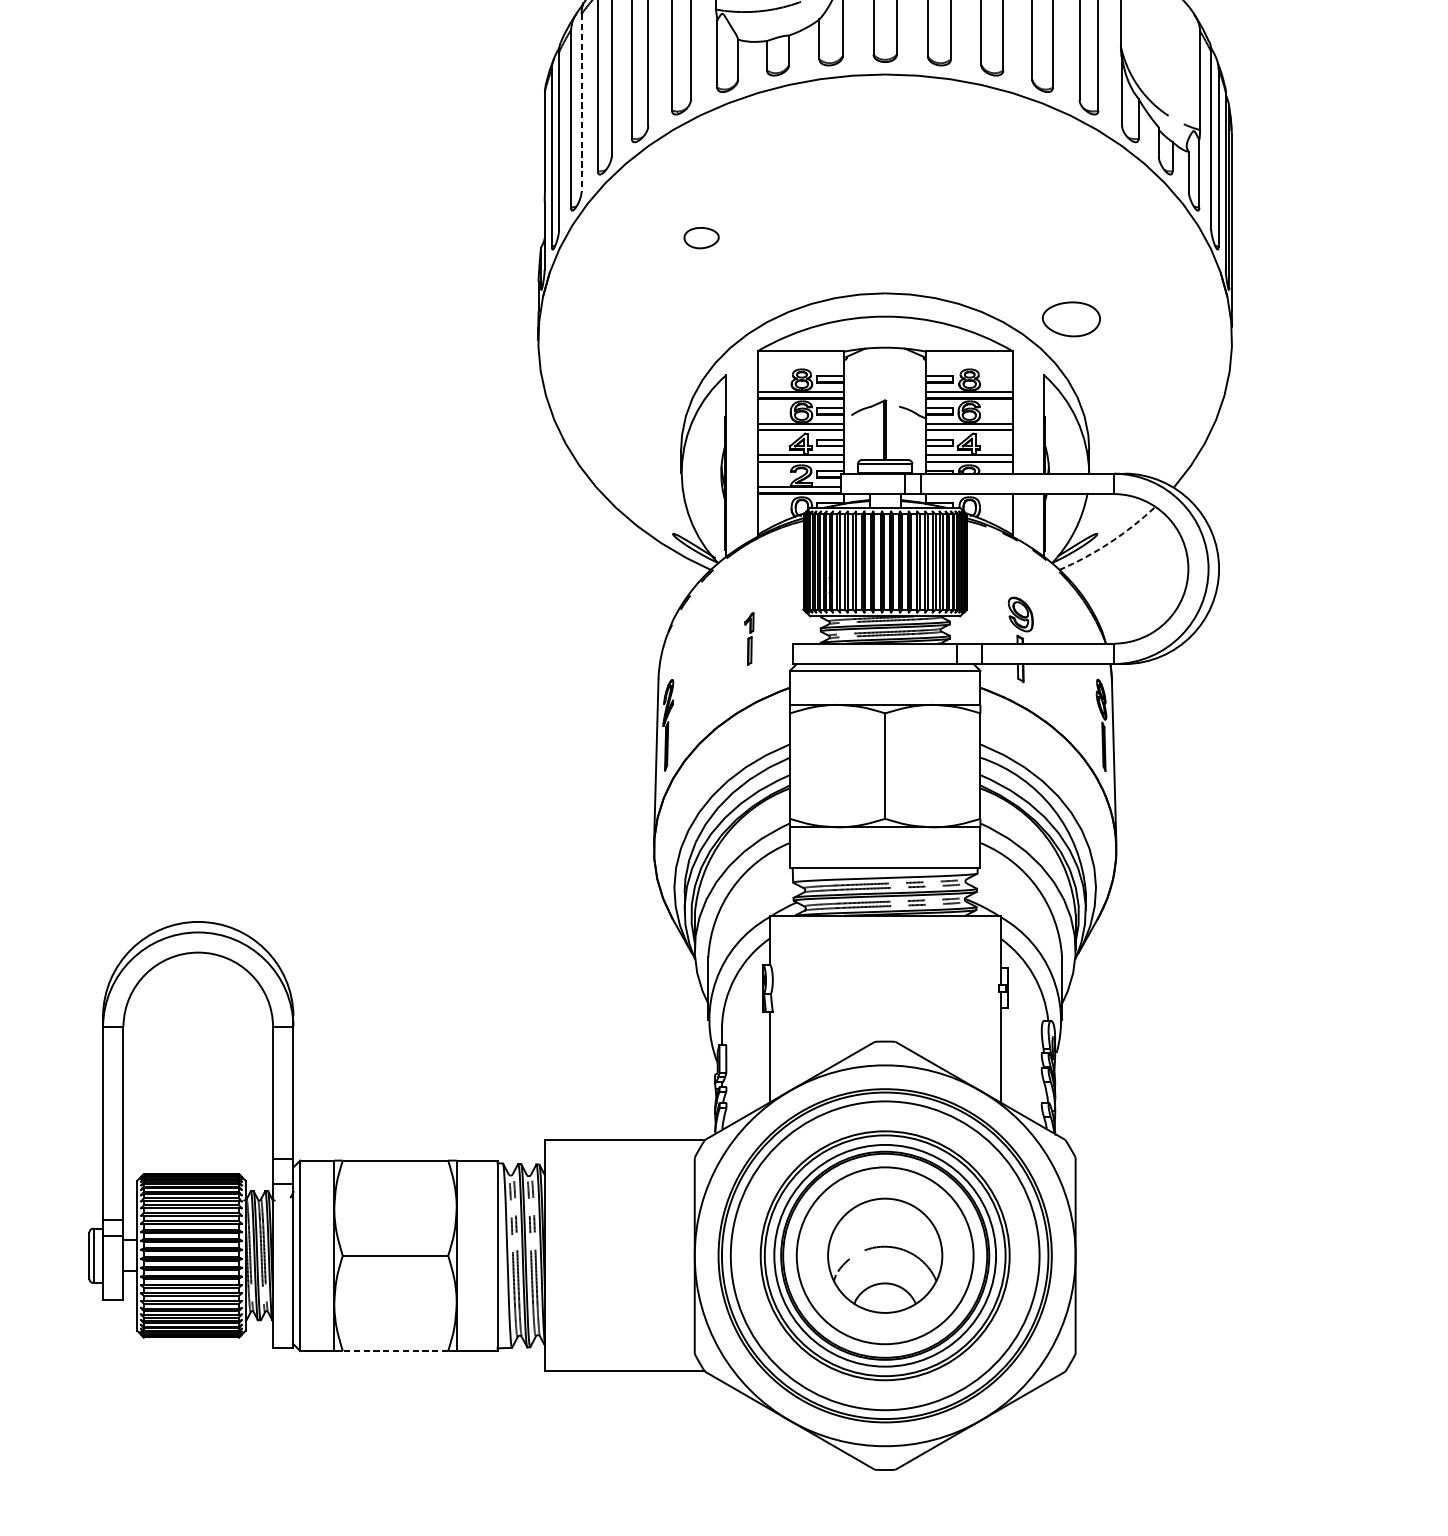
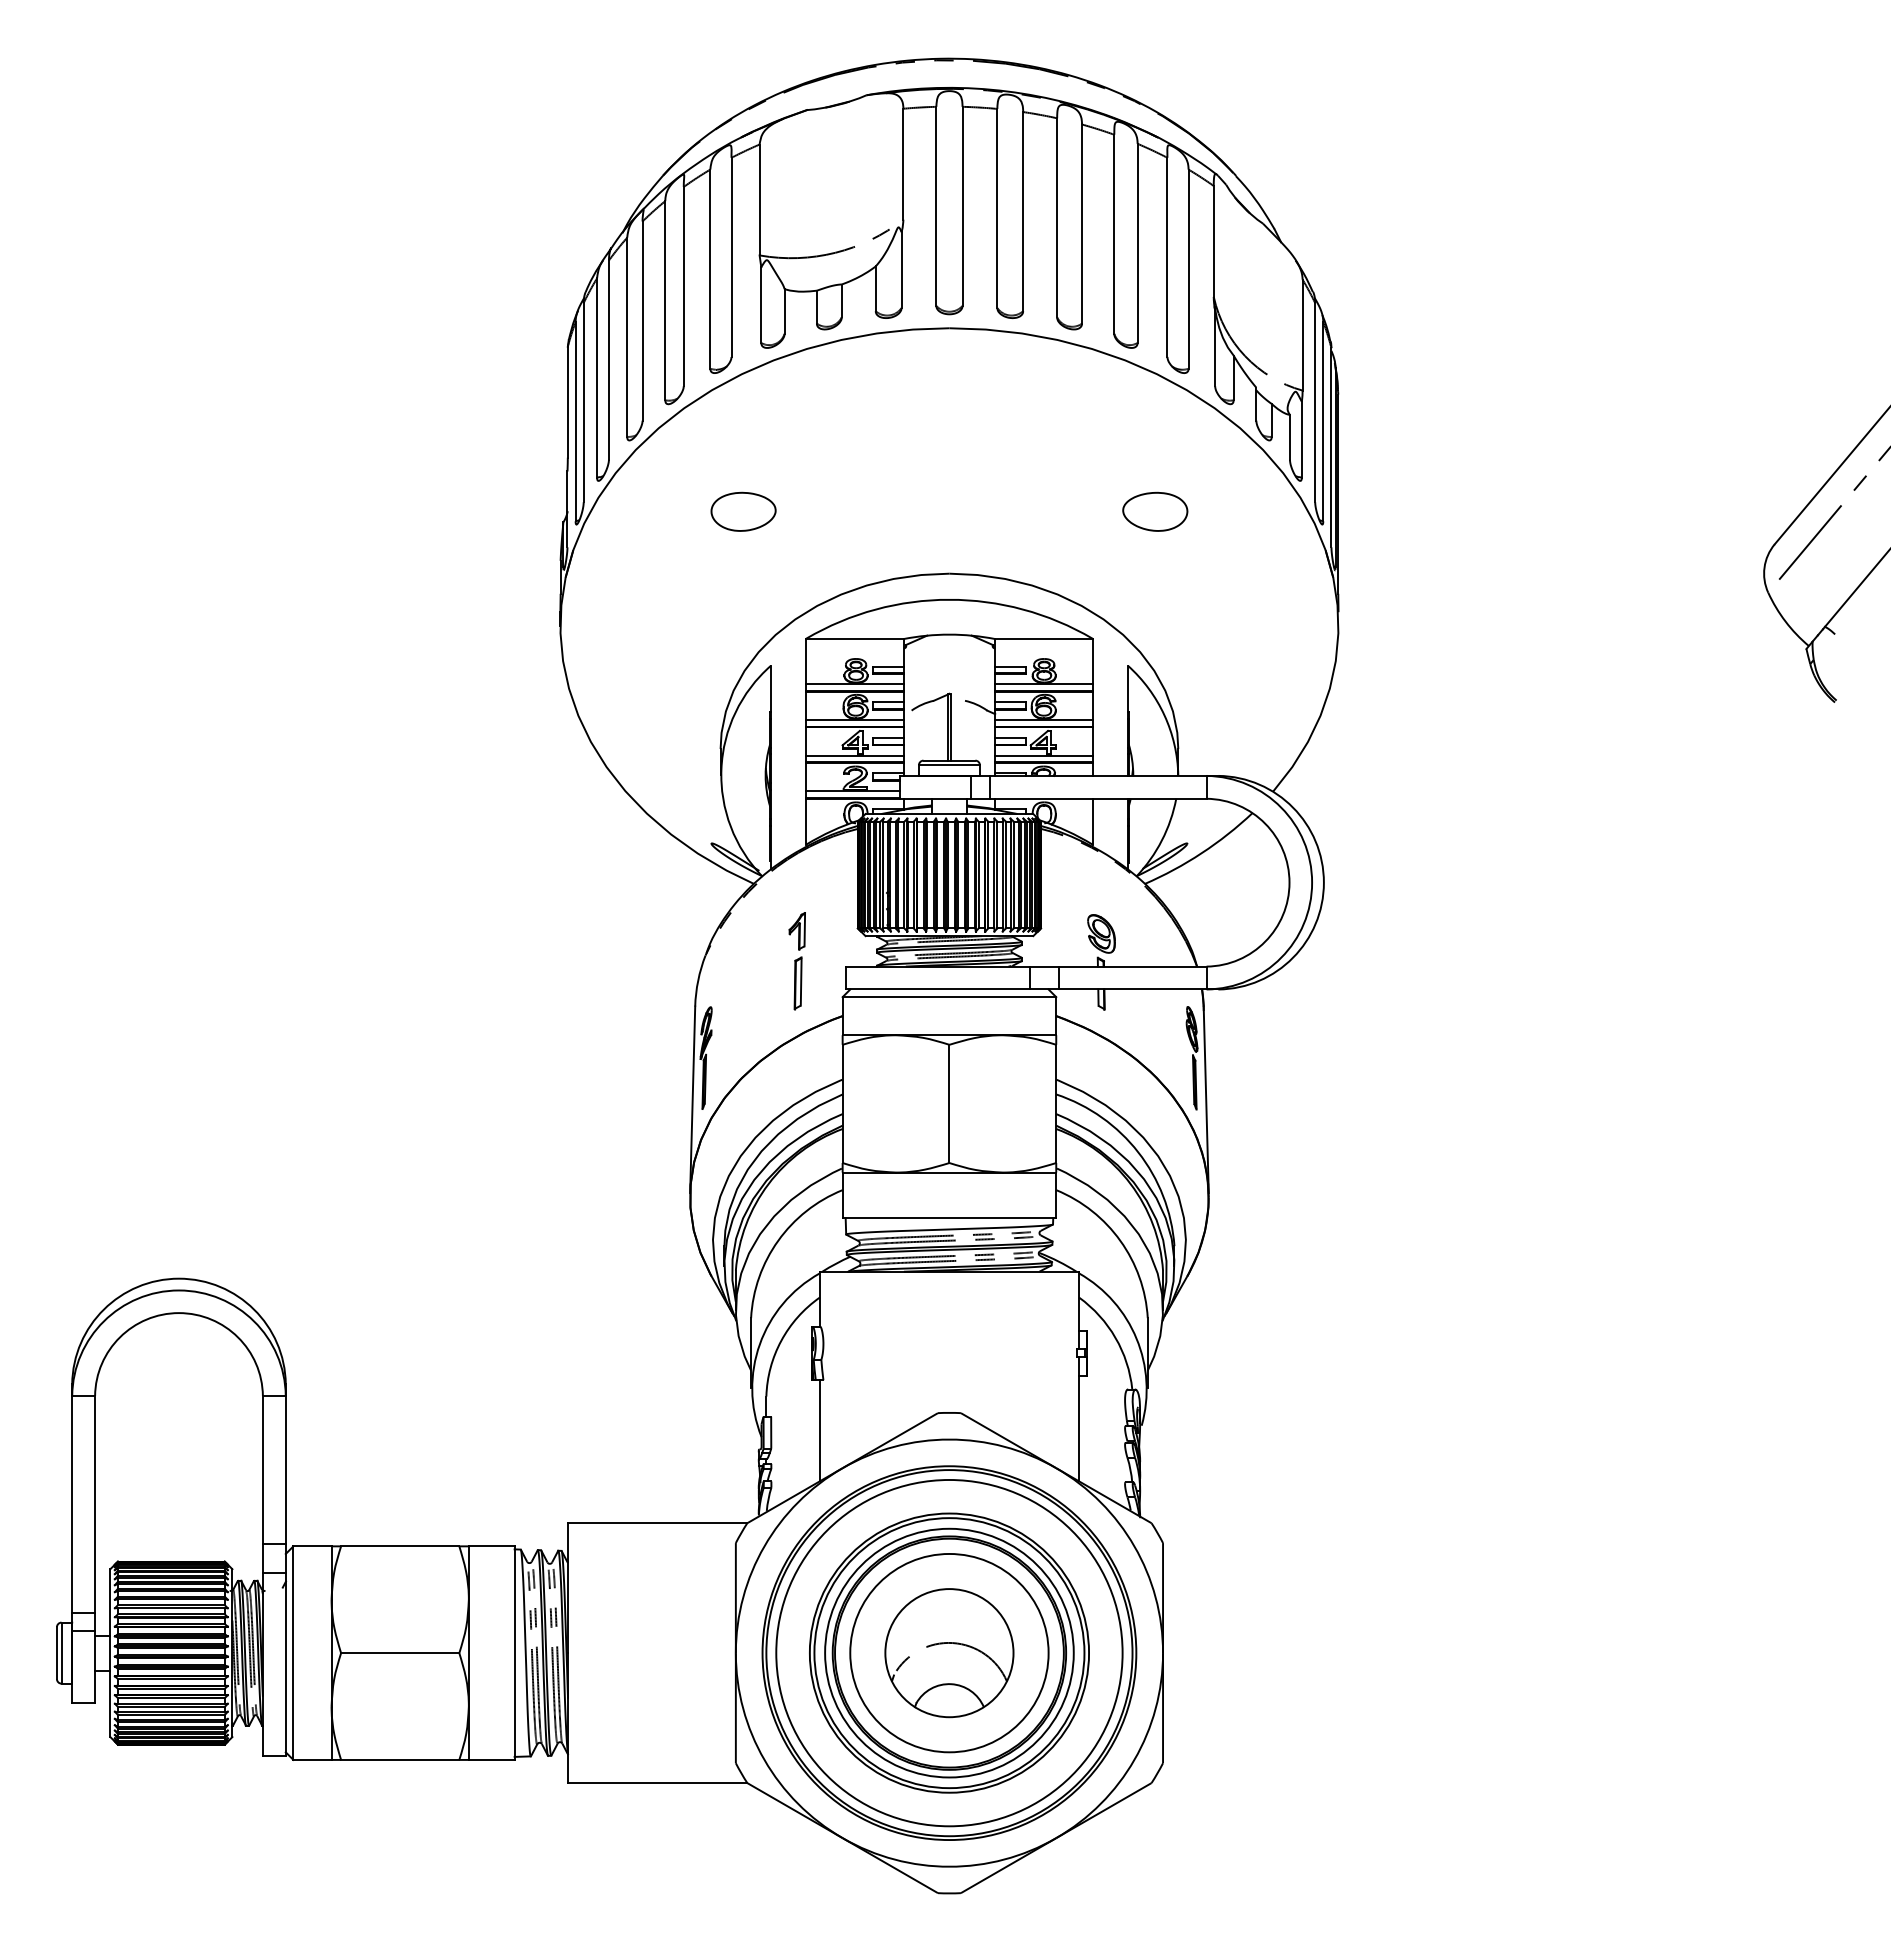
line: (581, 103) -> (608, 360), dashed -> solid
part: (701, 237) -> (743, 511), size x1.67
part: (1071, 319) -> (1155, 511), moved
arc: (1109, 542) -> (1201, 853), dashed -> solid
part: (748, 639) -> (796, 961), size x1.67
line: (394, 1350) -> (399, 1759), dashed -> solid

